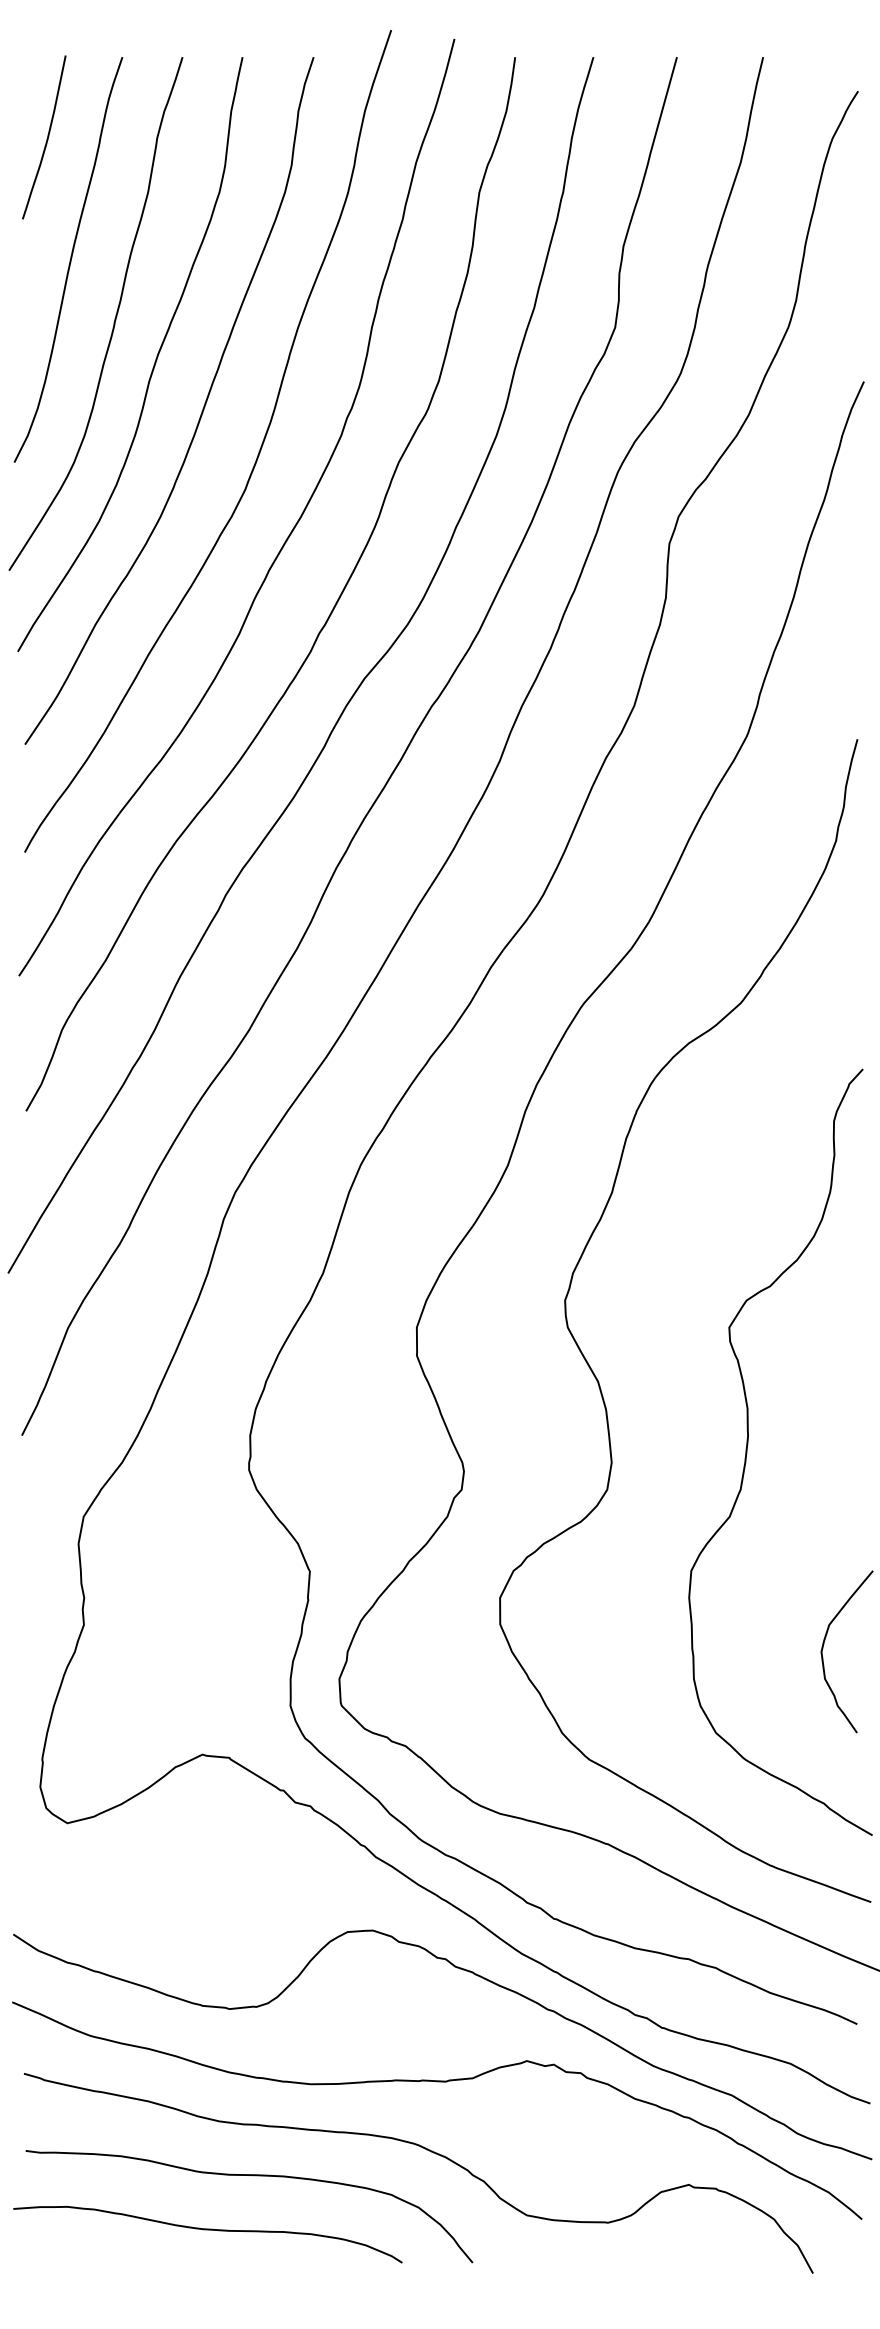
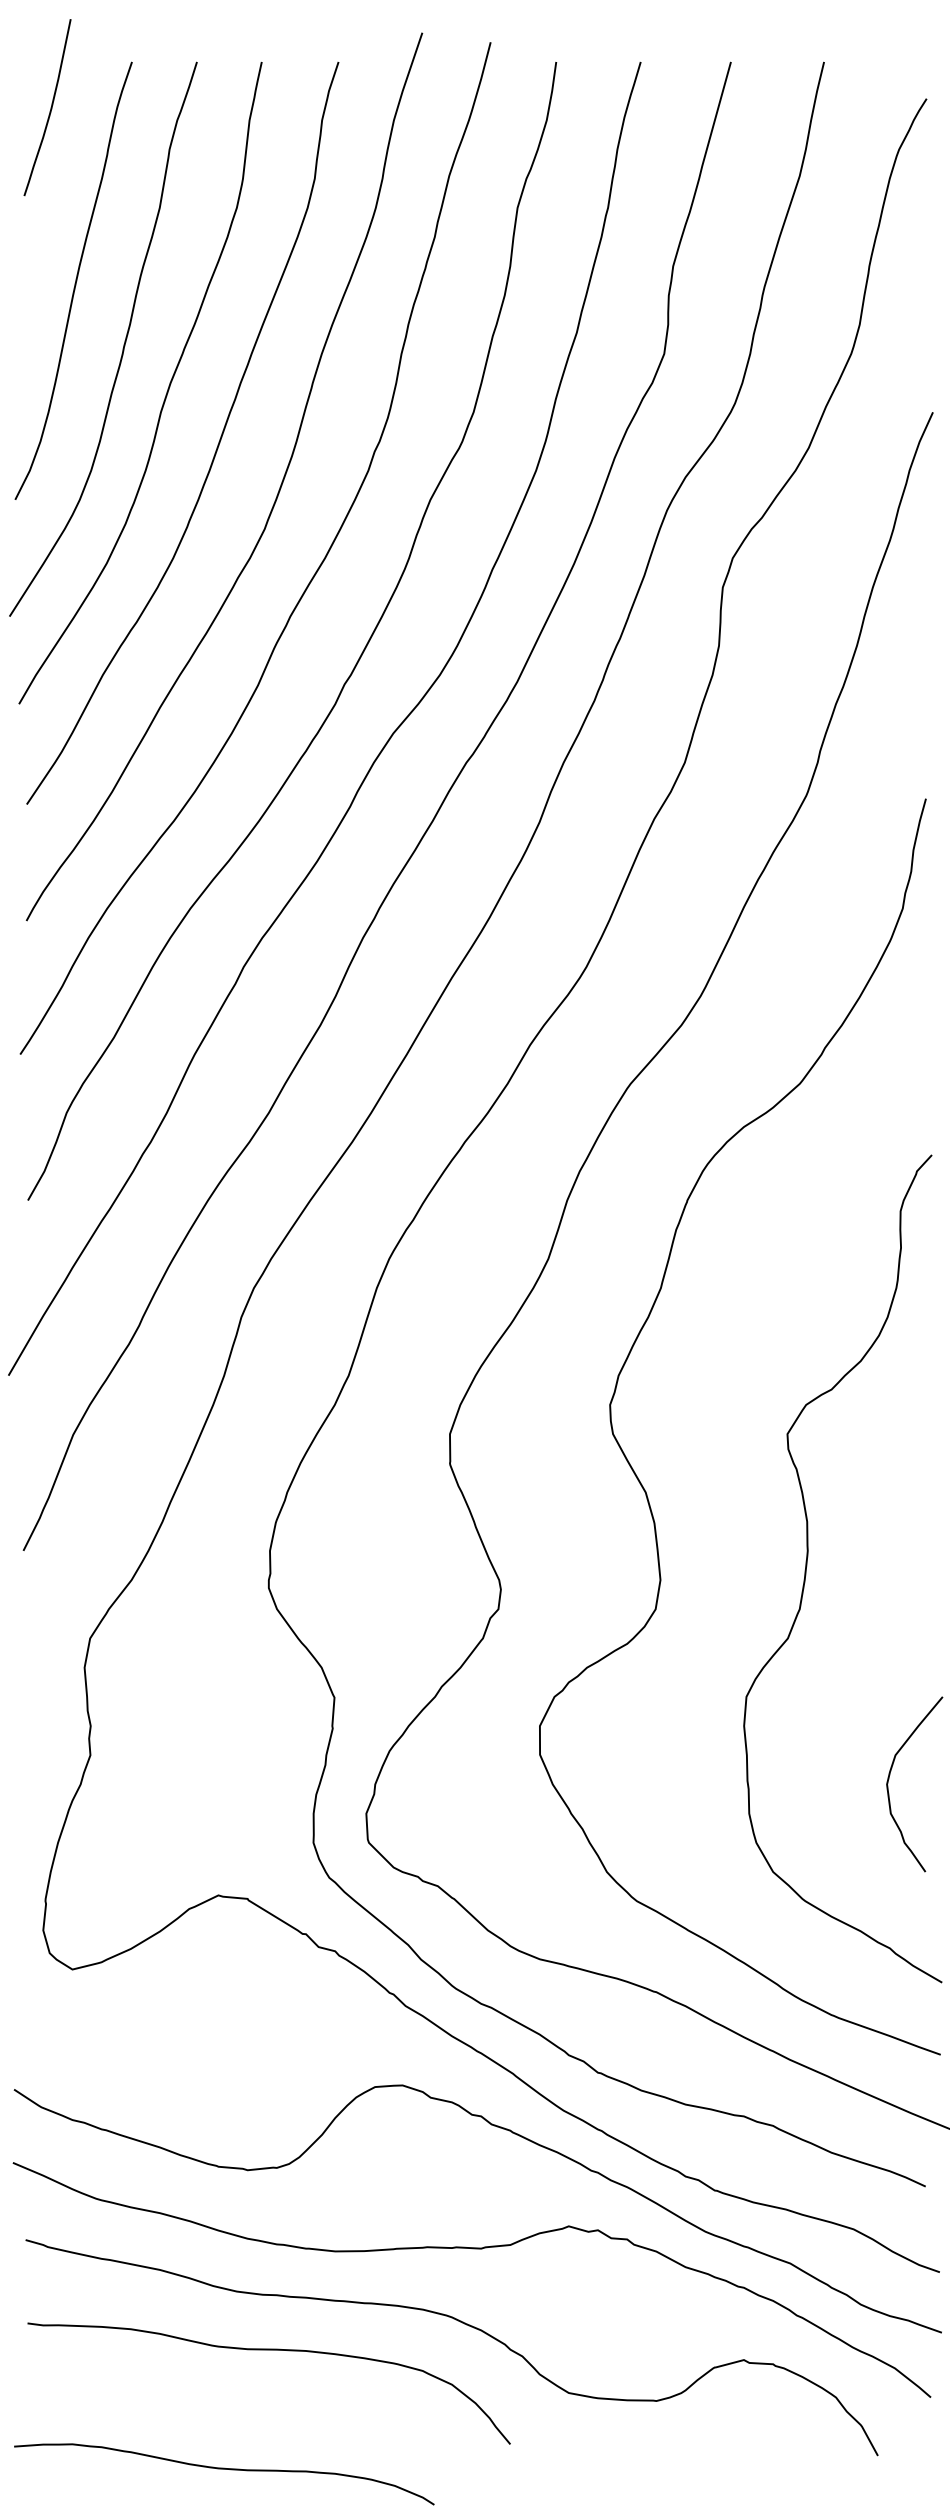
curve: (46, 138) -> (49, 108), moved
curve: (207, 2230) -> (223, 2469), moved

